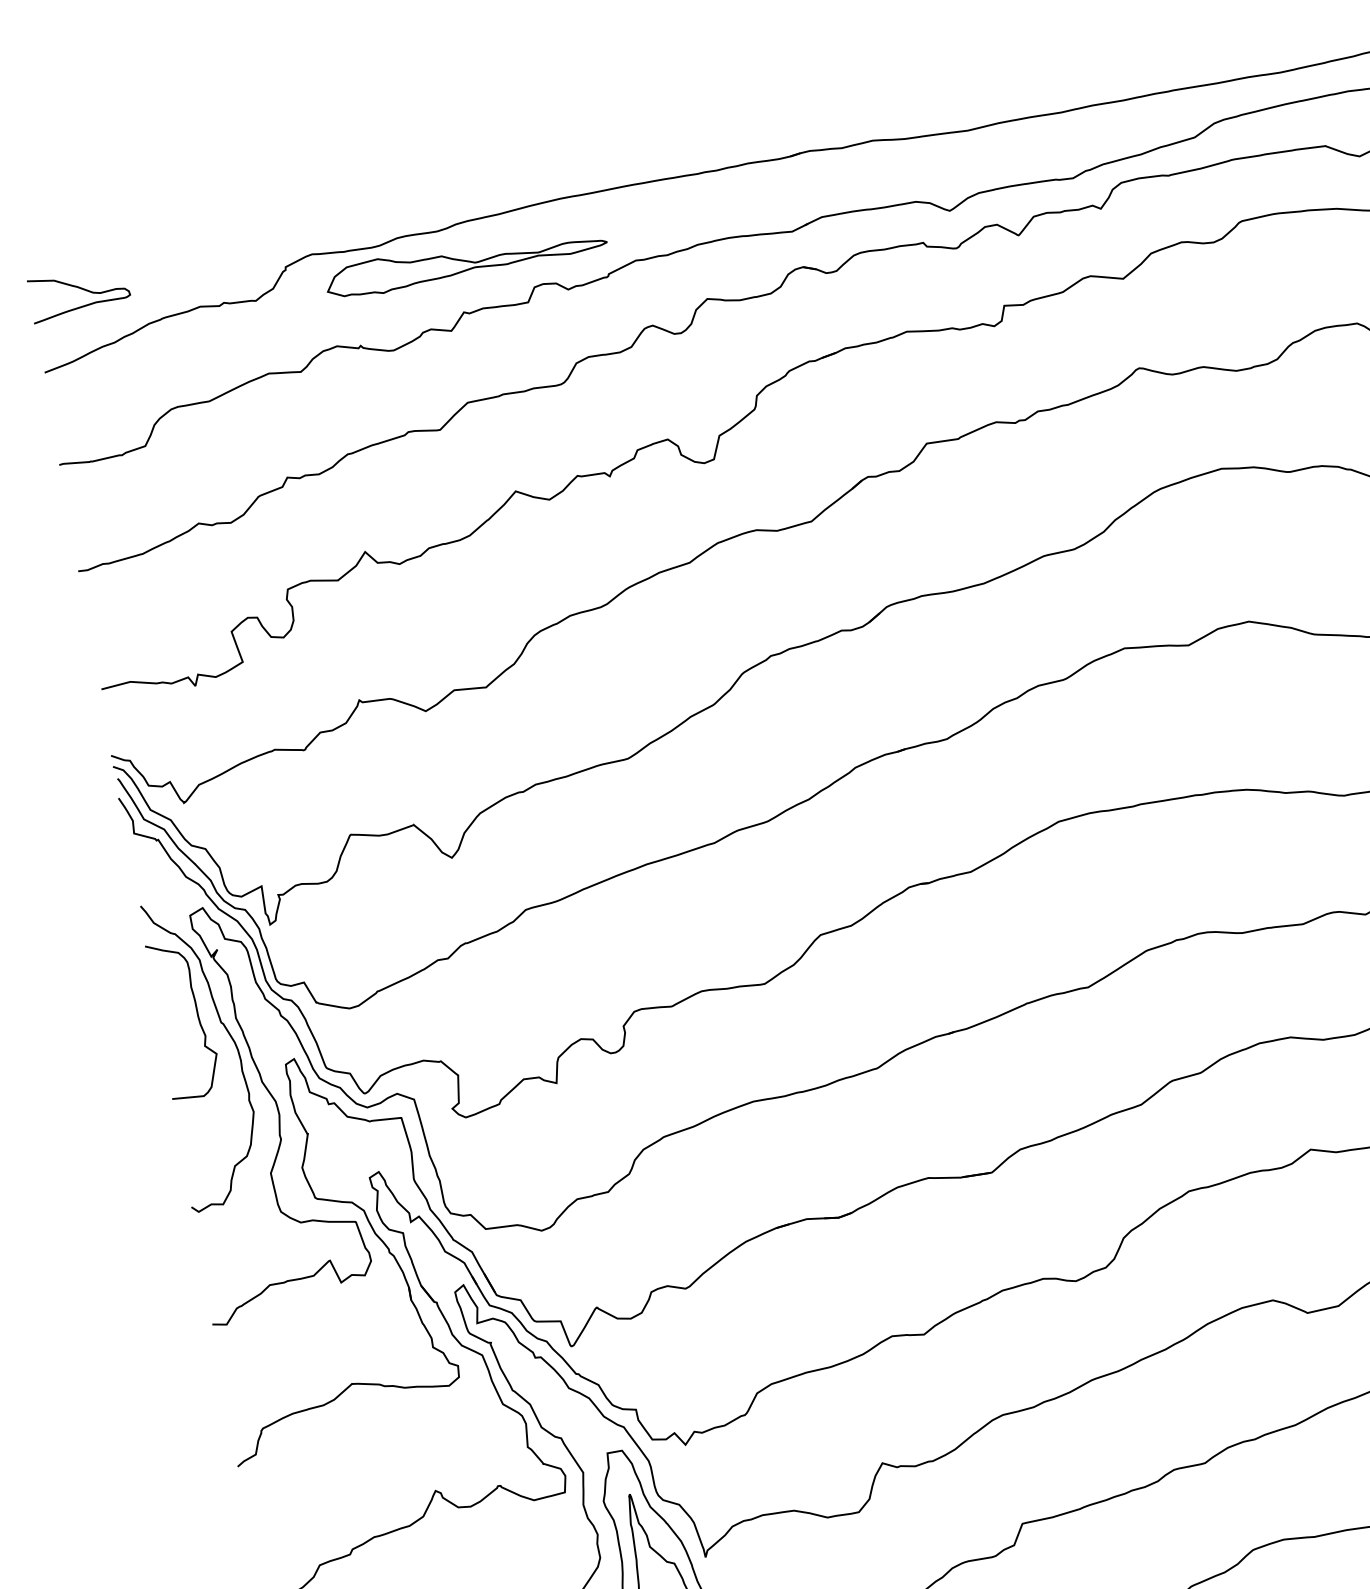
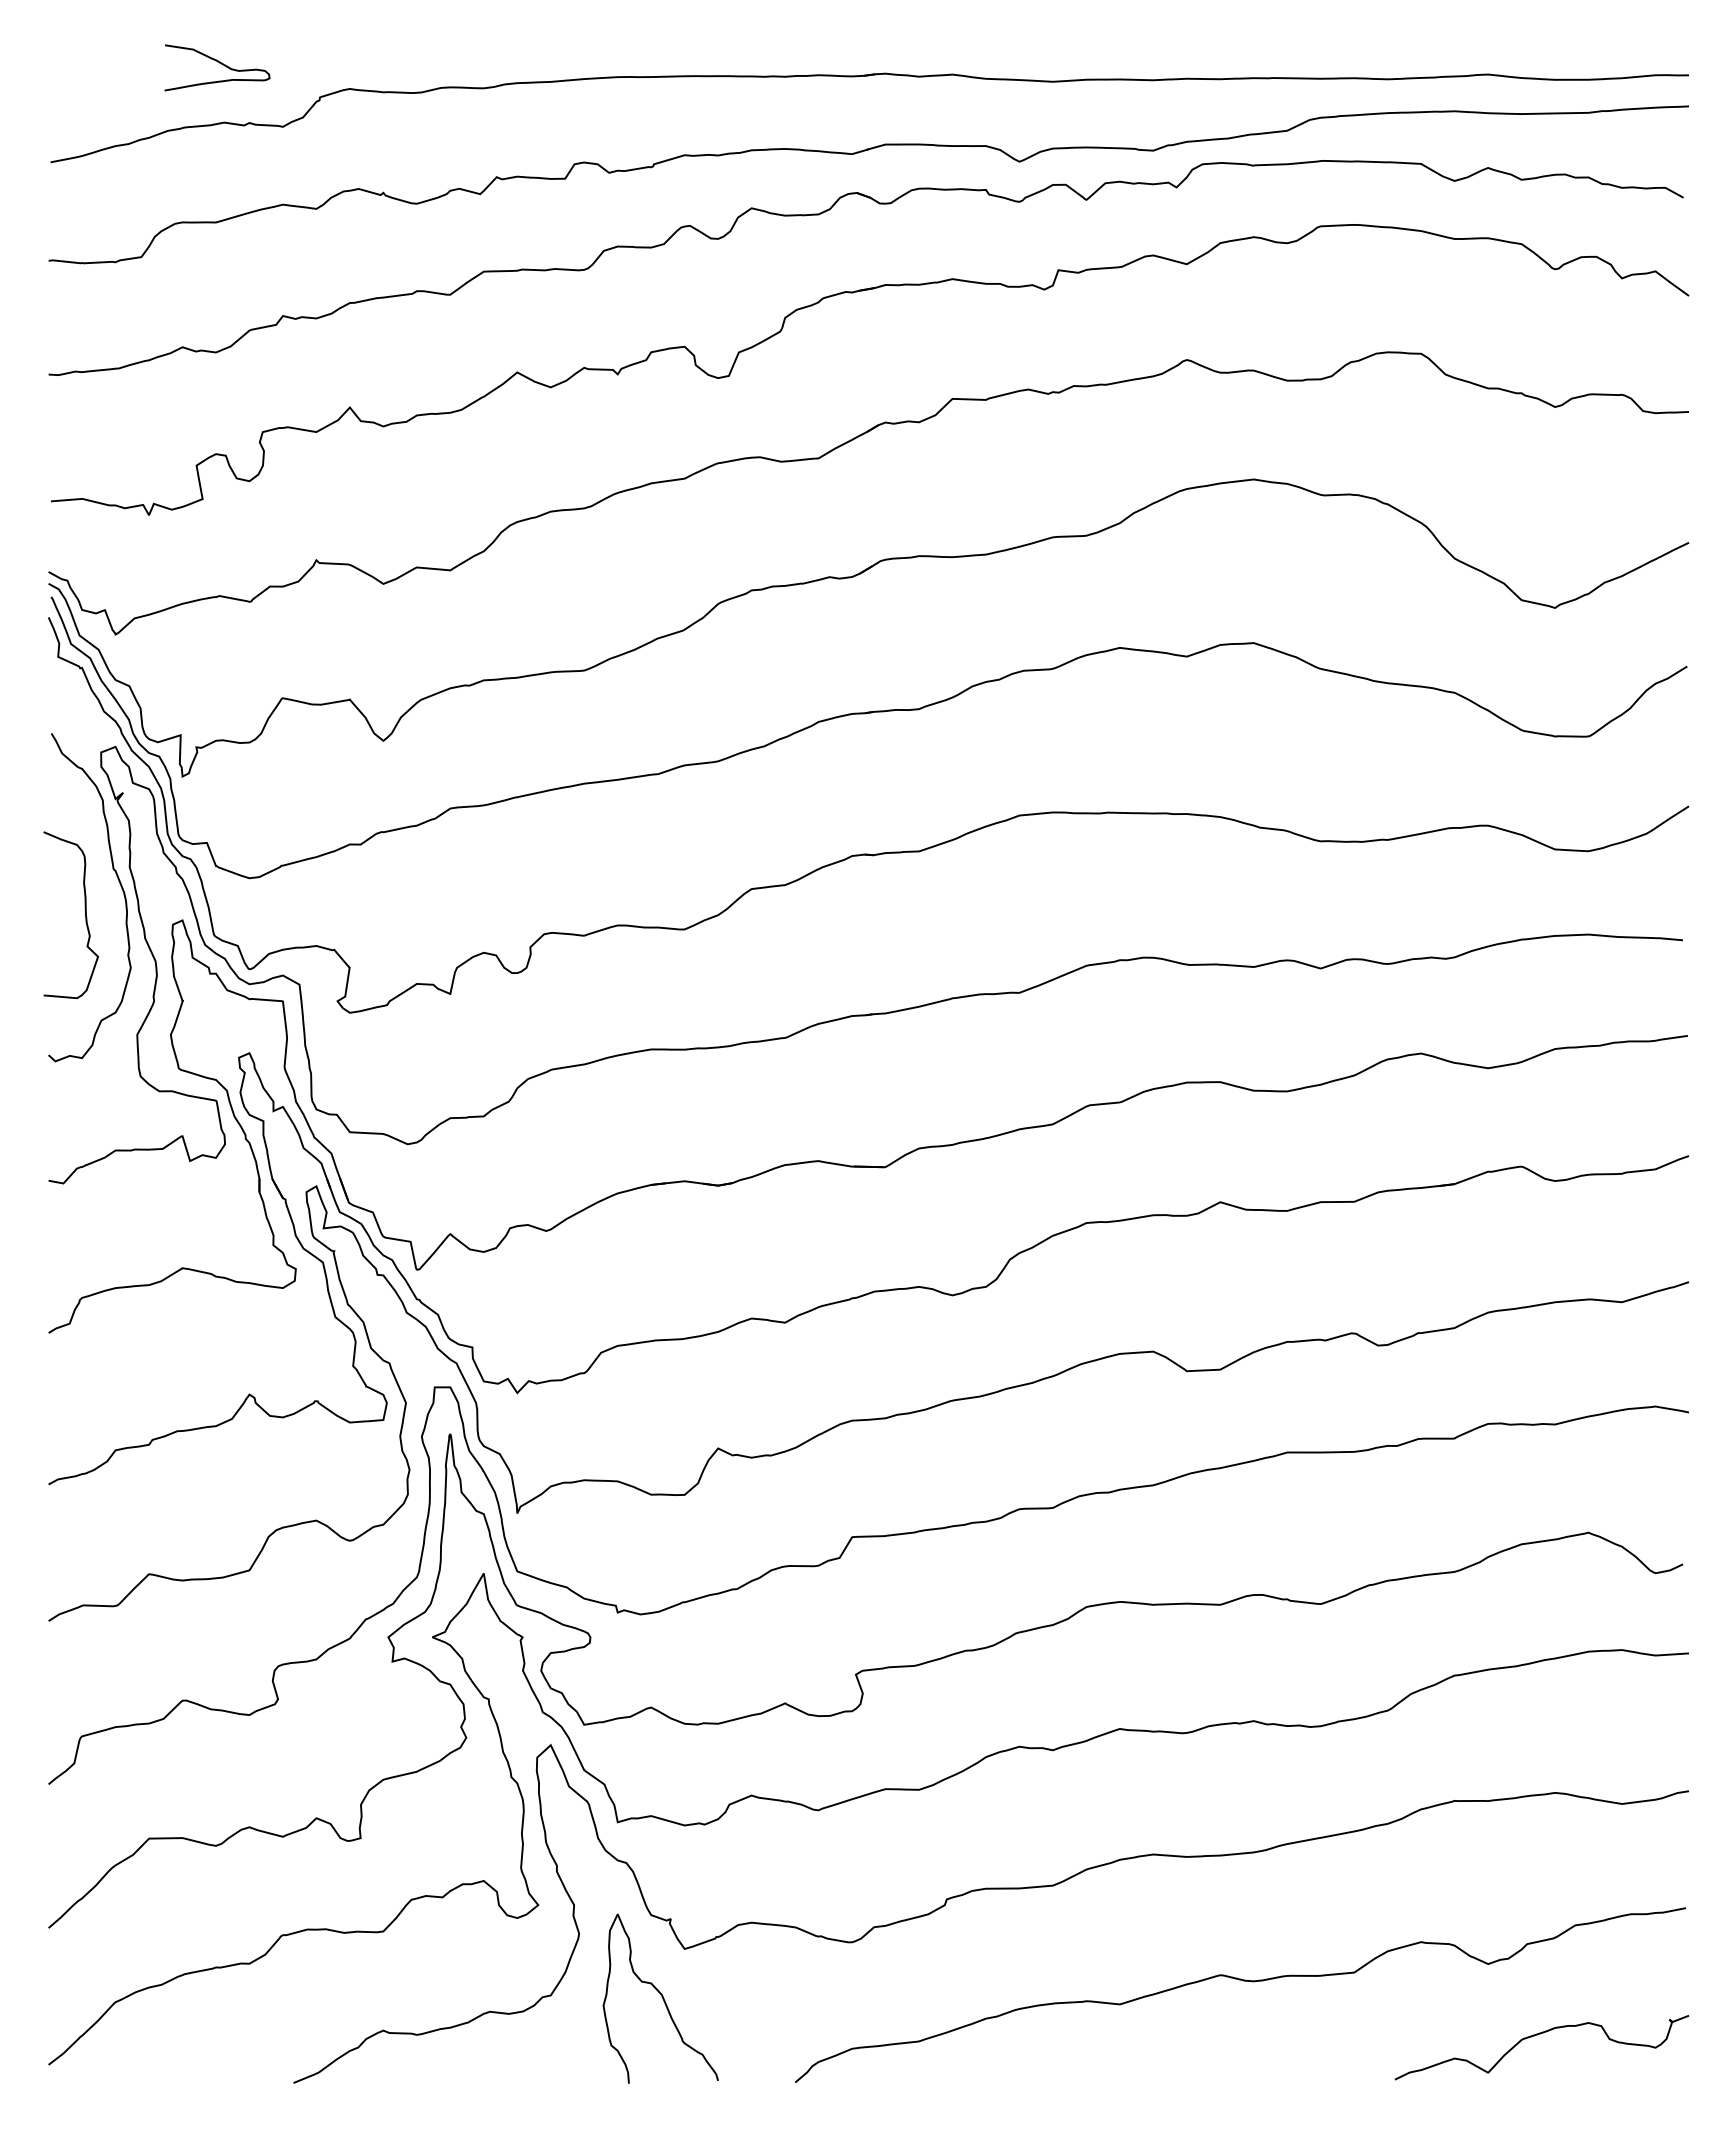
part: (466, 261) -> (508, 124), removed
curve: (80, 289) -> (219, 63), moved
curve: (196, 1012) -> (84, 910), moved

